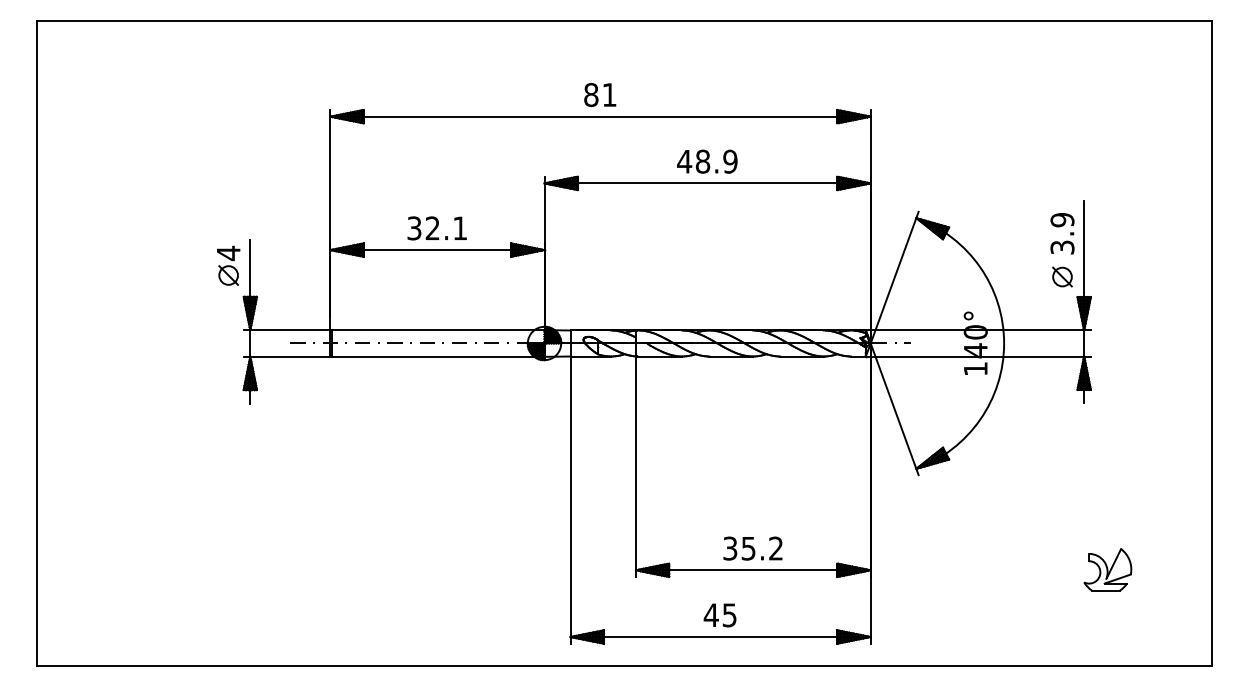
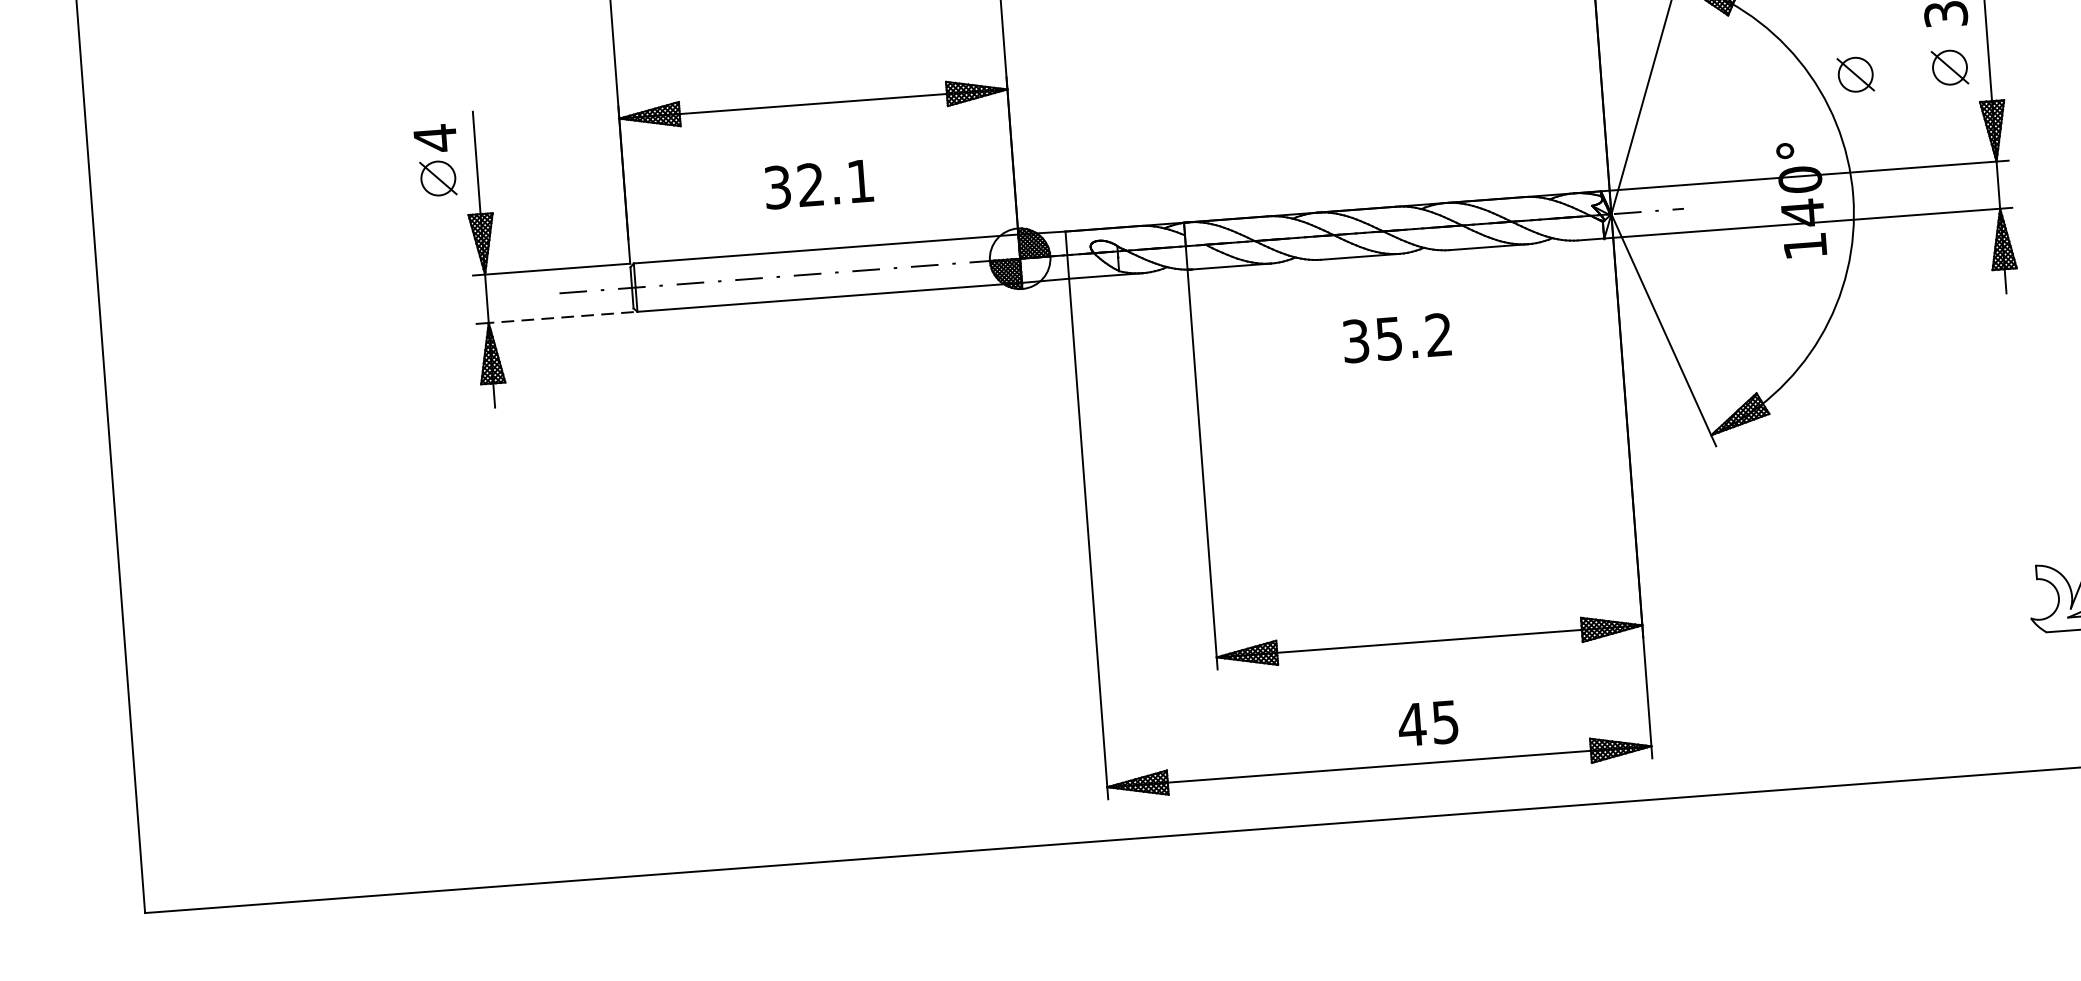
text: (436, 228) -> (817, 184), moved
part: (1010, 276) -> (1855, 73), added
line: (289, 356) -> (559, 317), solid -> dashed
text: (752, 548) -> (1396, 338), moved
text: (719, 615) -> (1426, 723), moved

